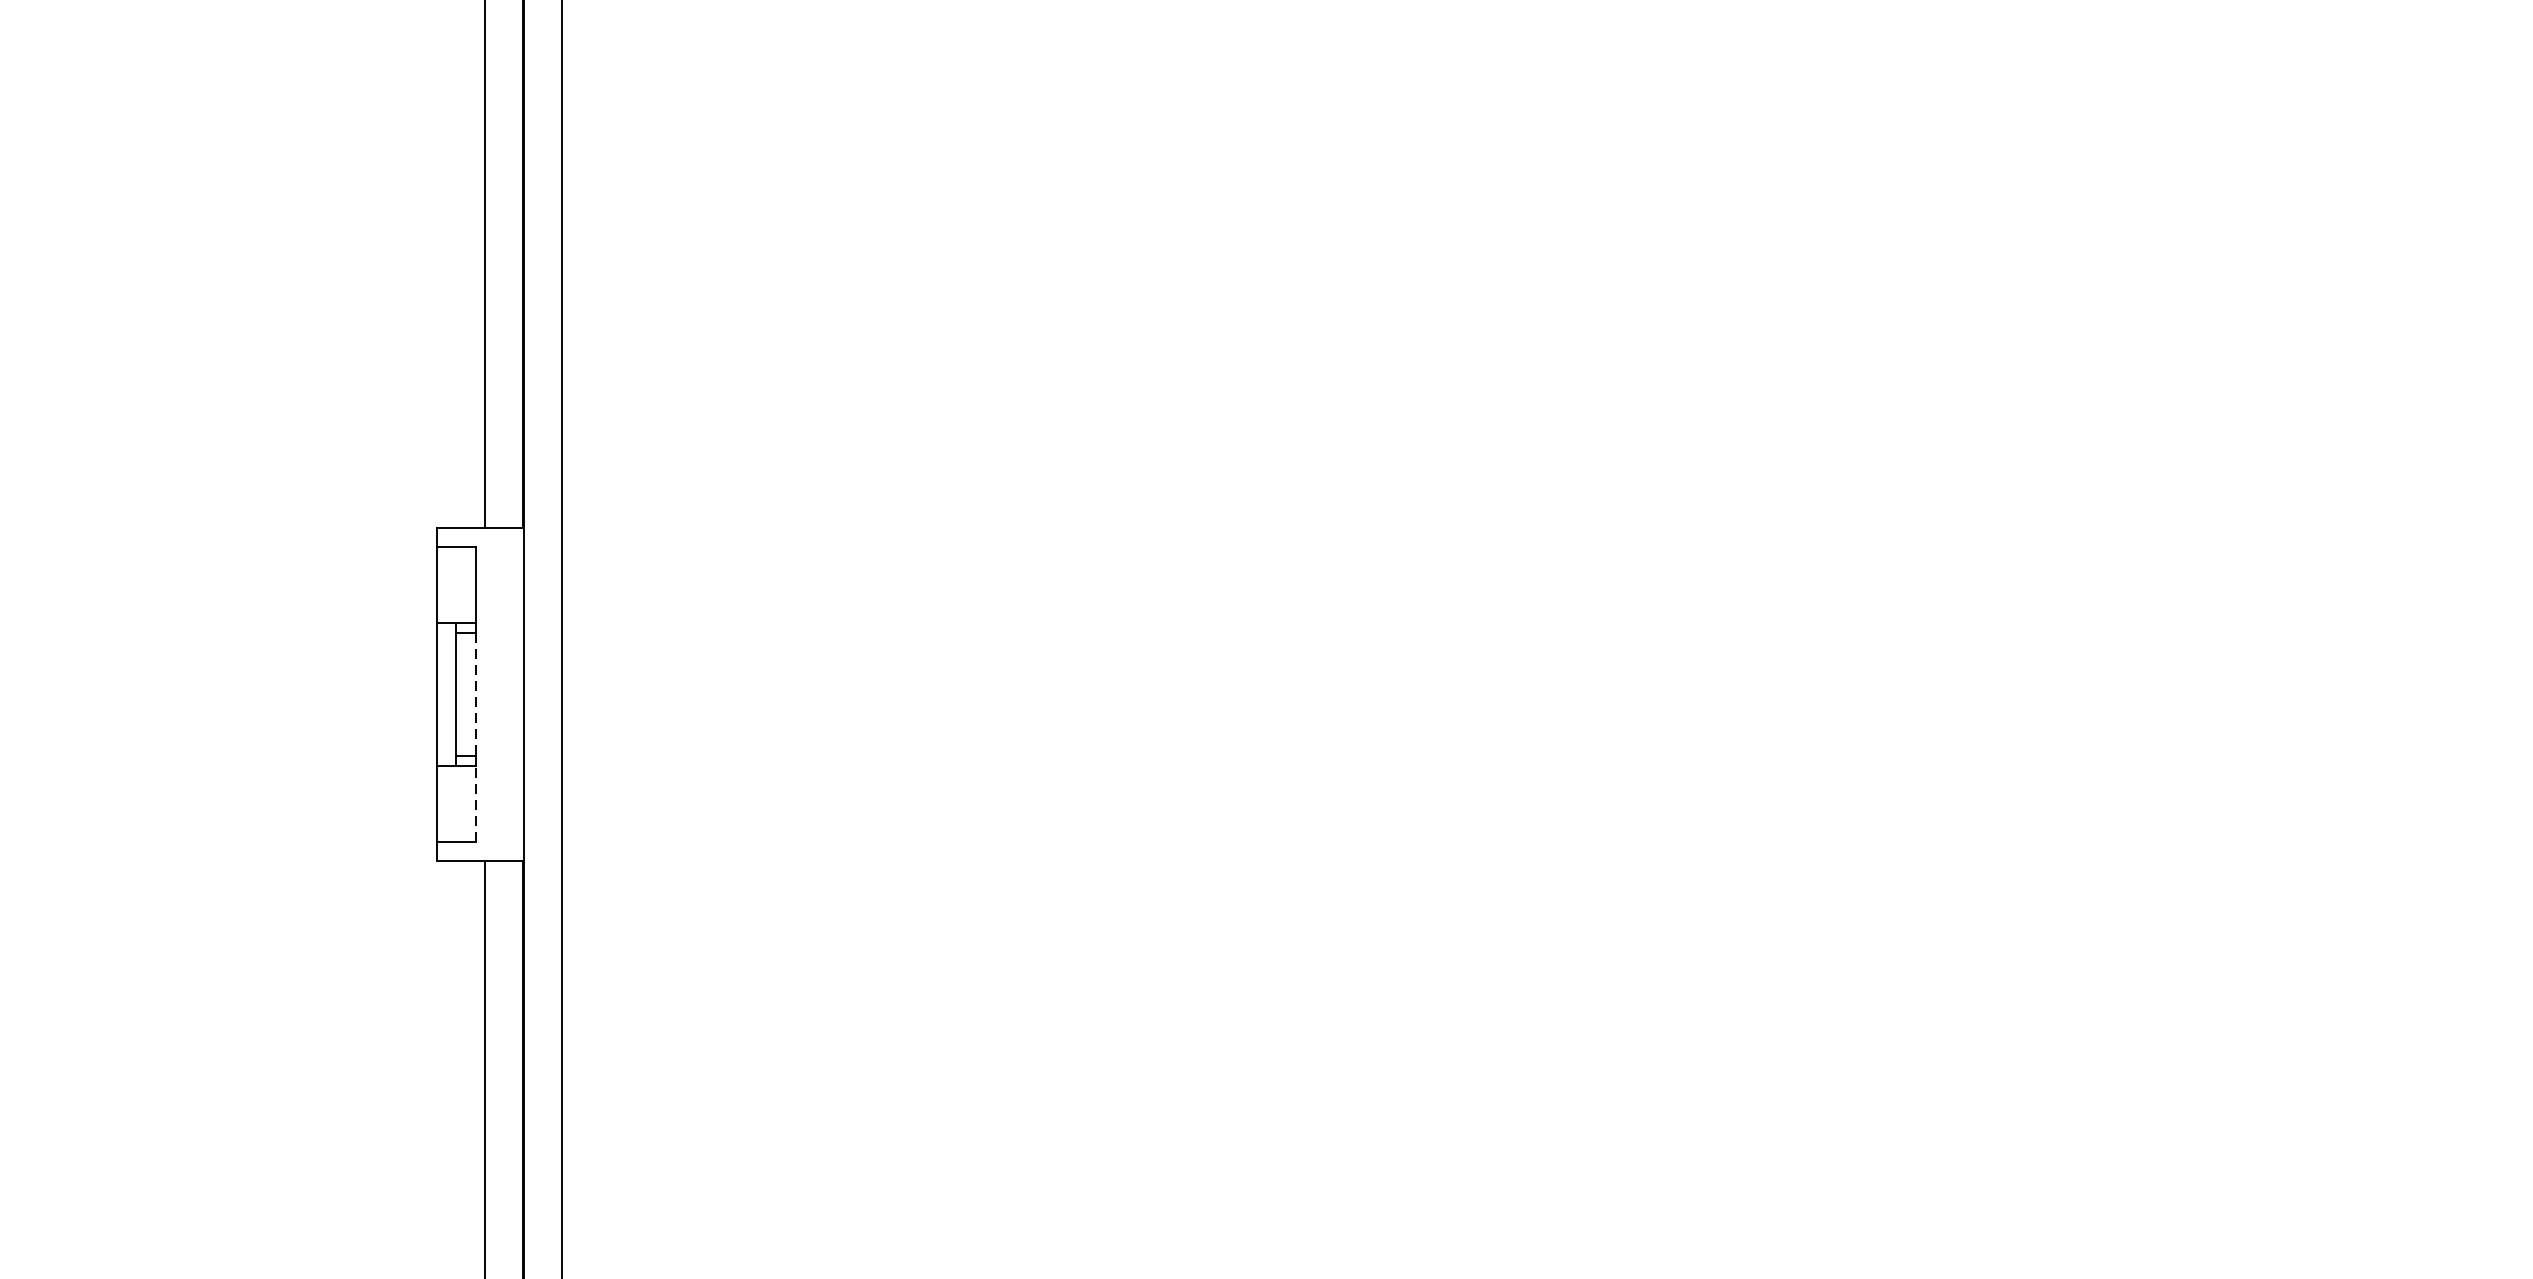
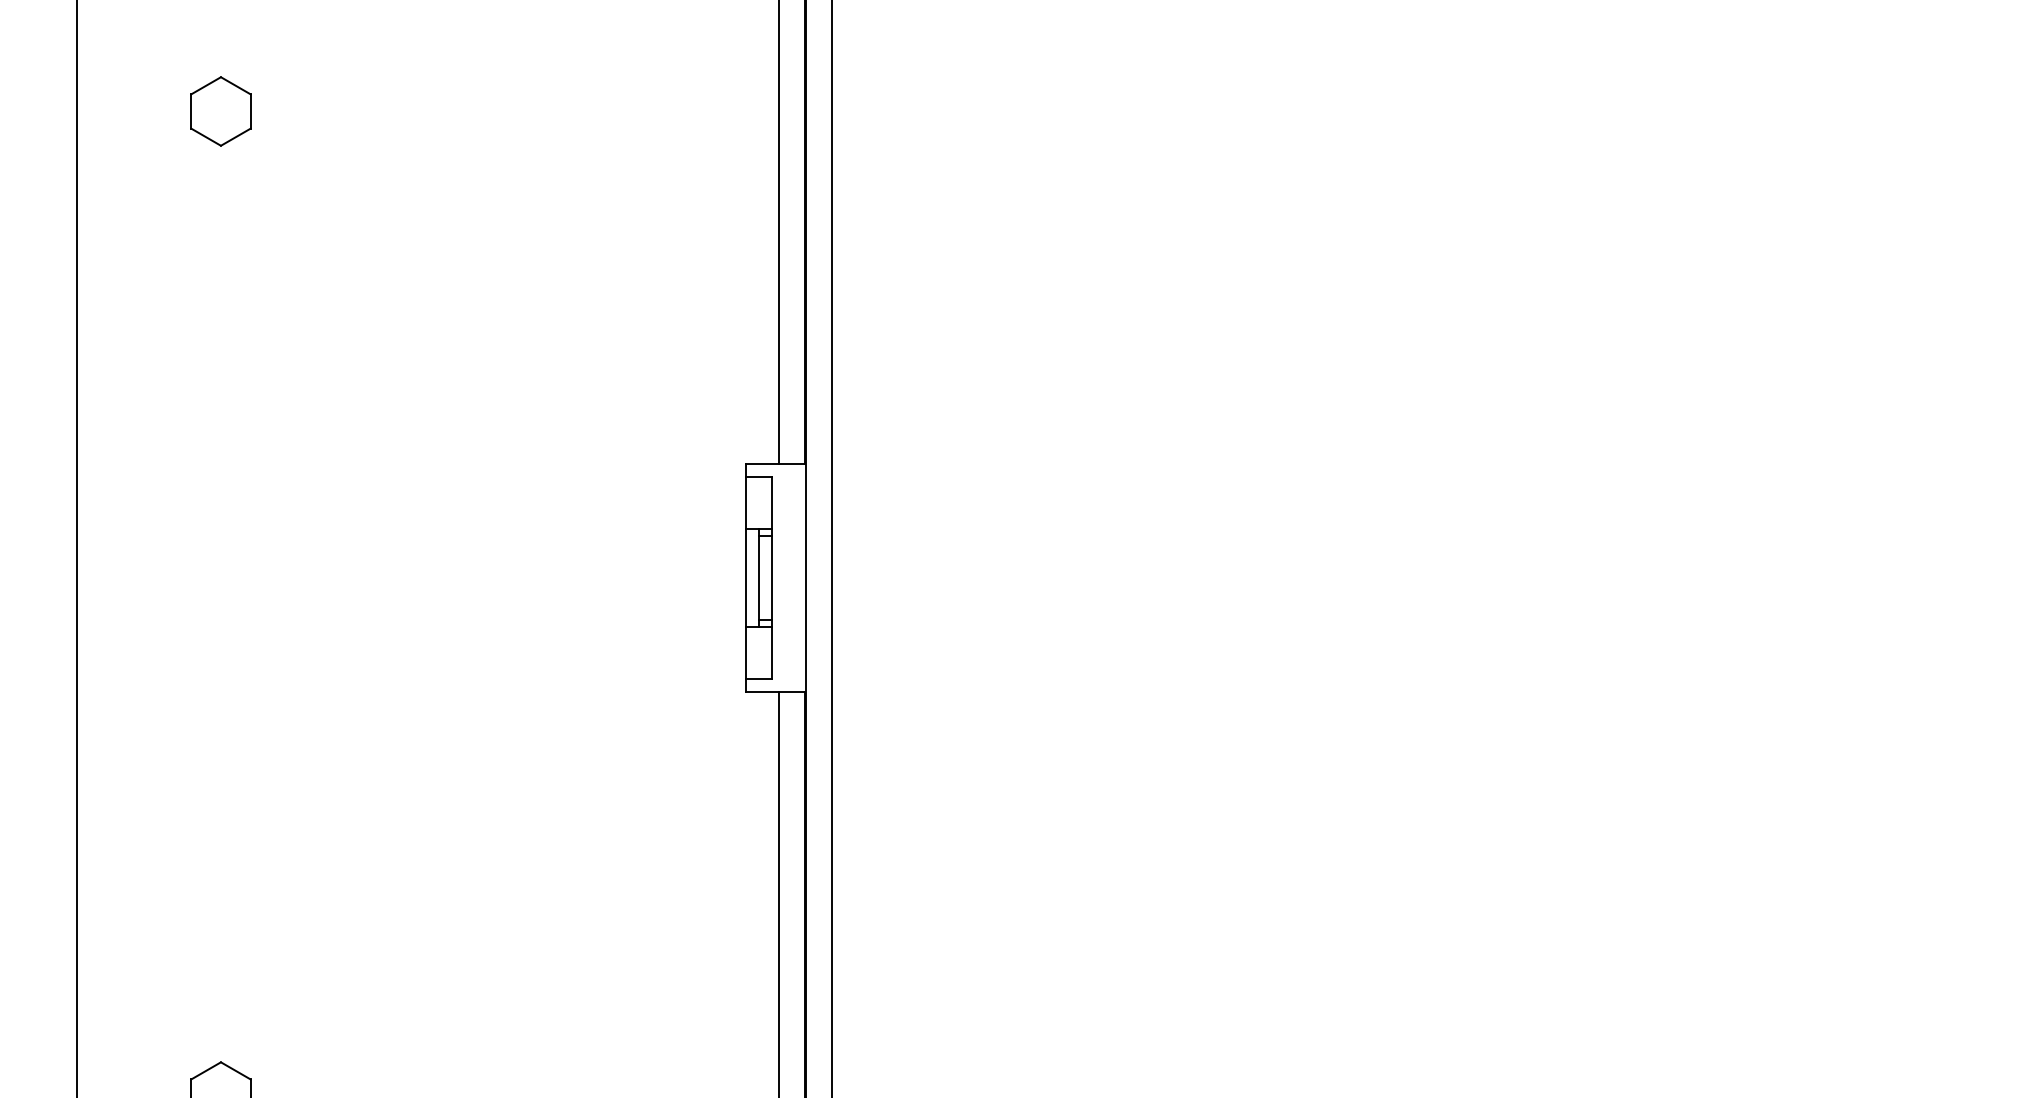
line: (475, 695) -> (772, 578), dashed -> solid
line: (475, 803) -> (772, 652), dashed -> solid

